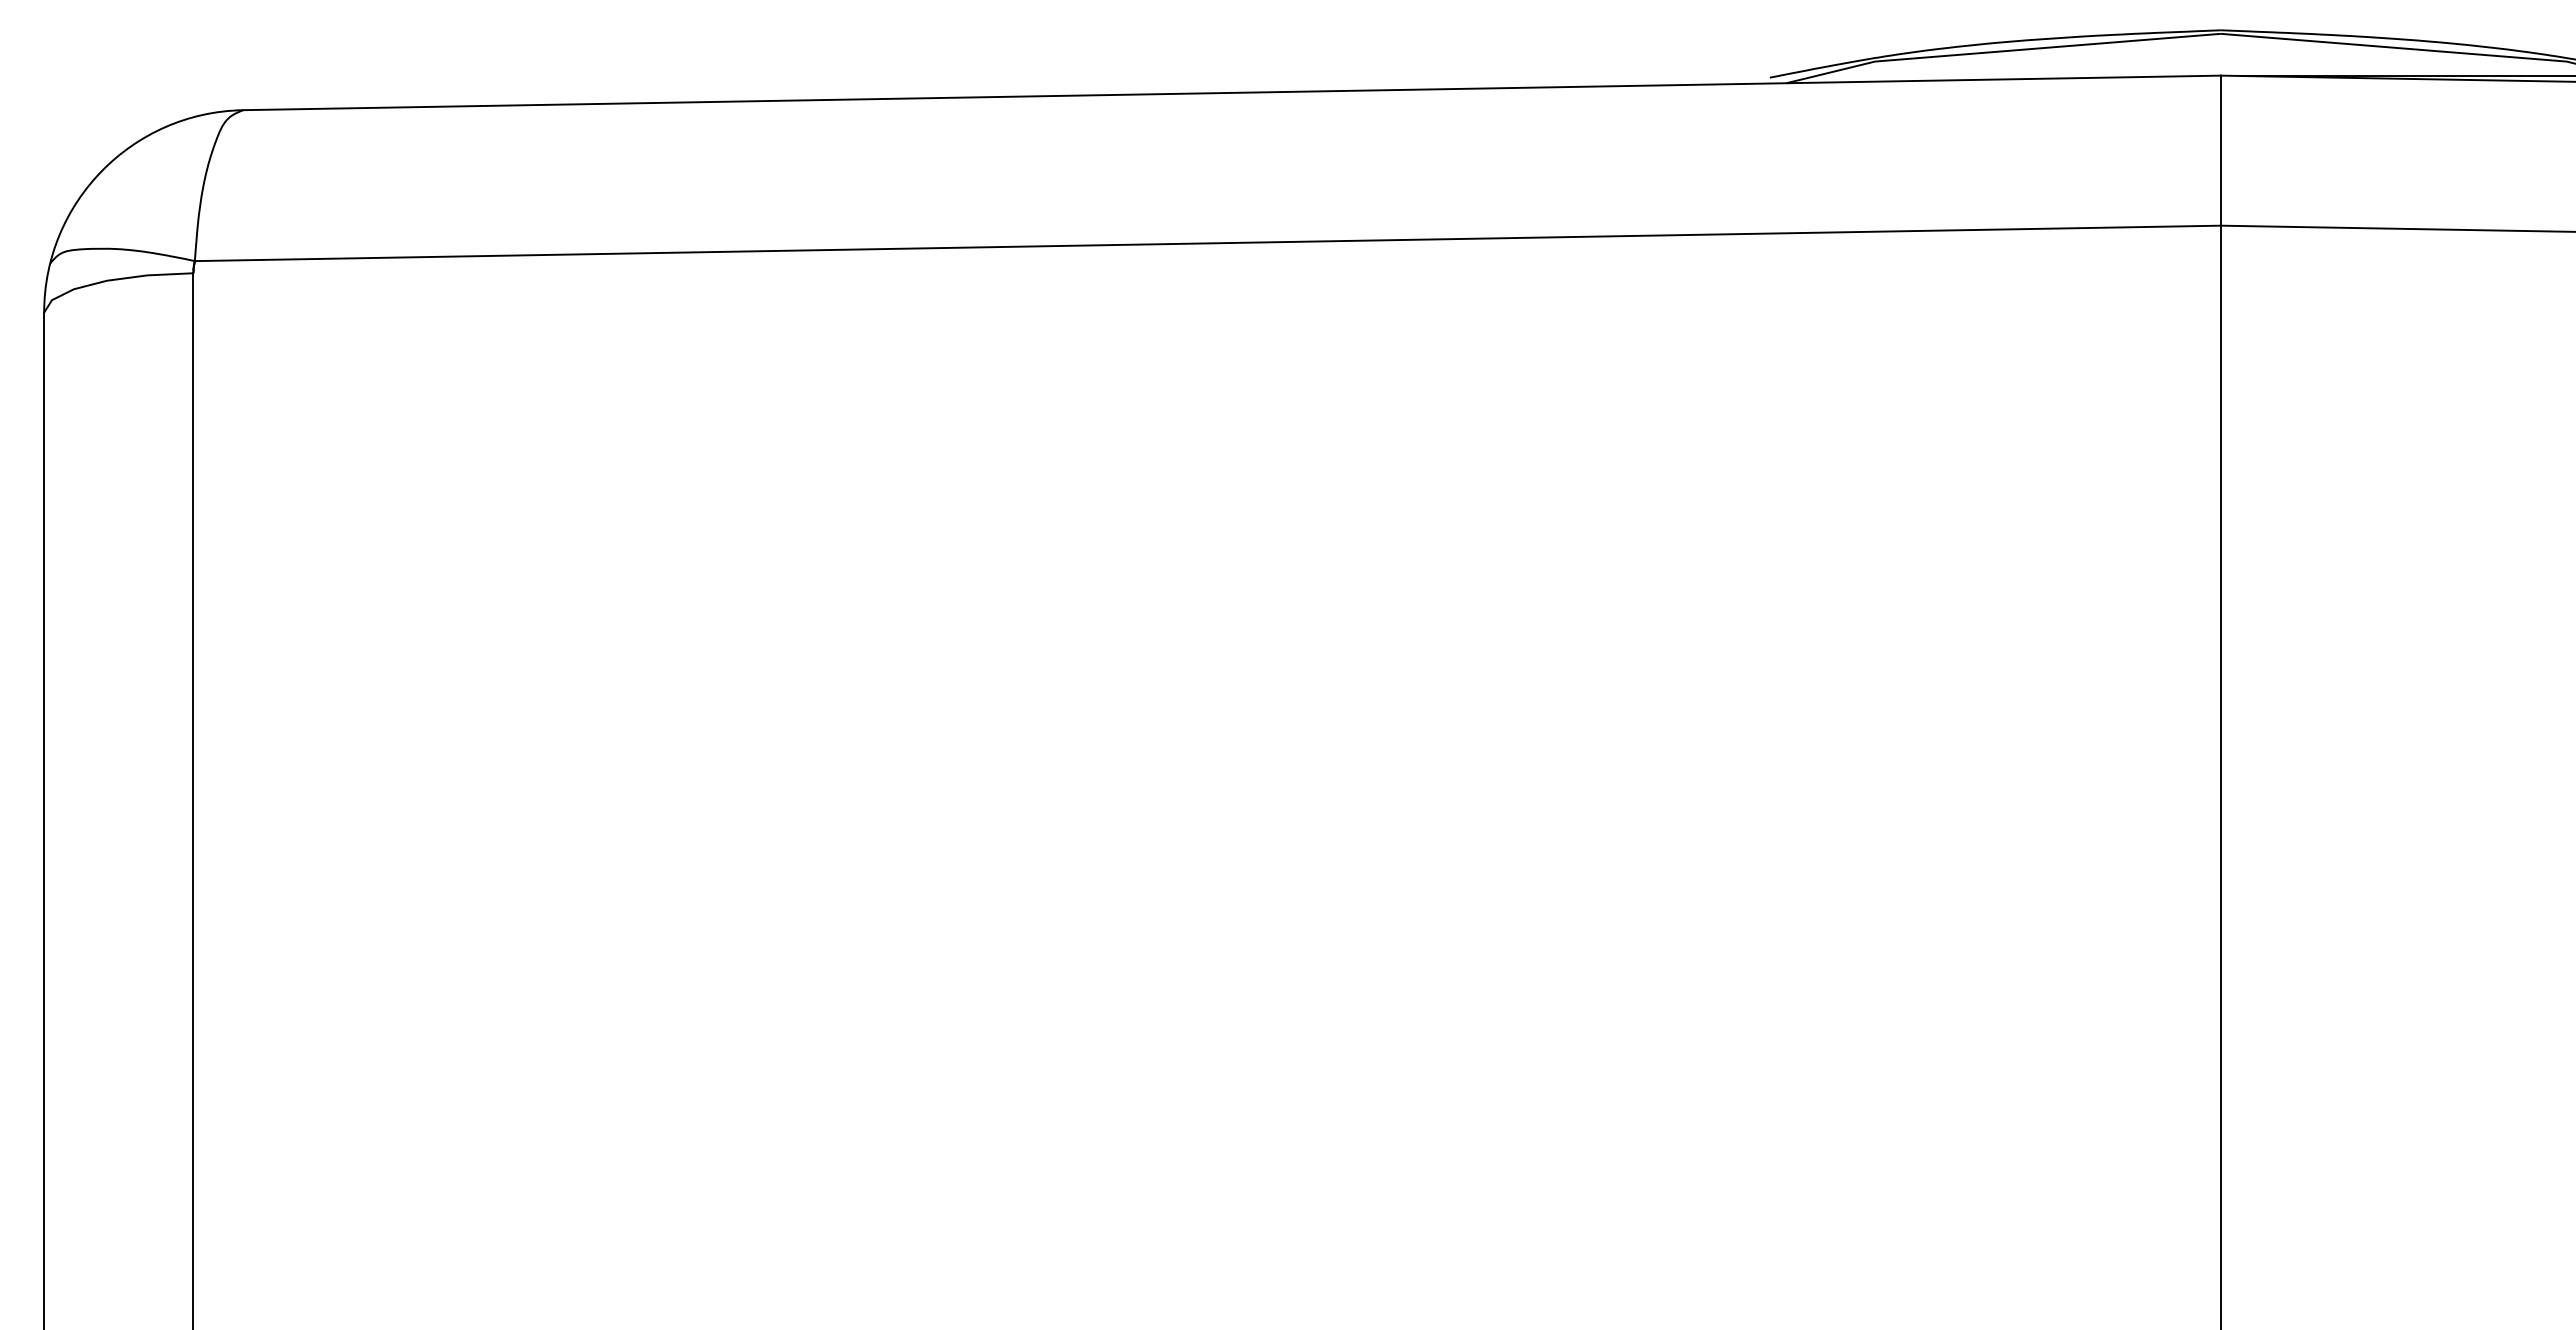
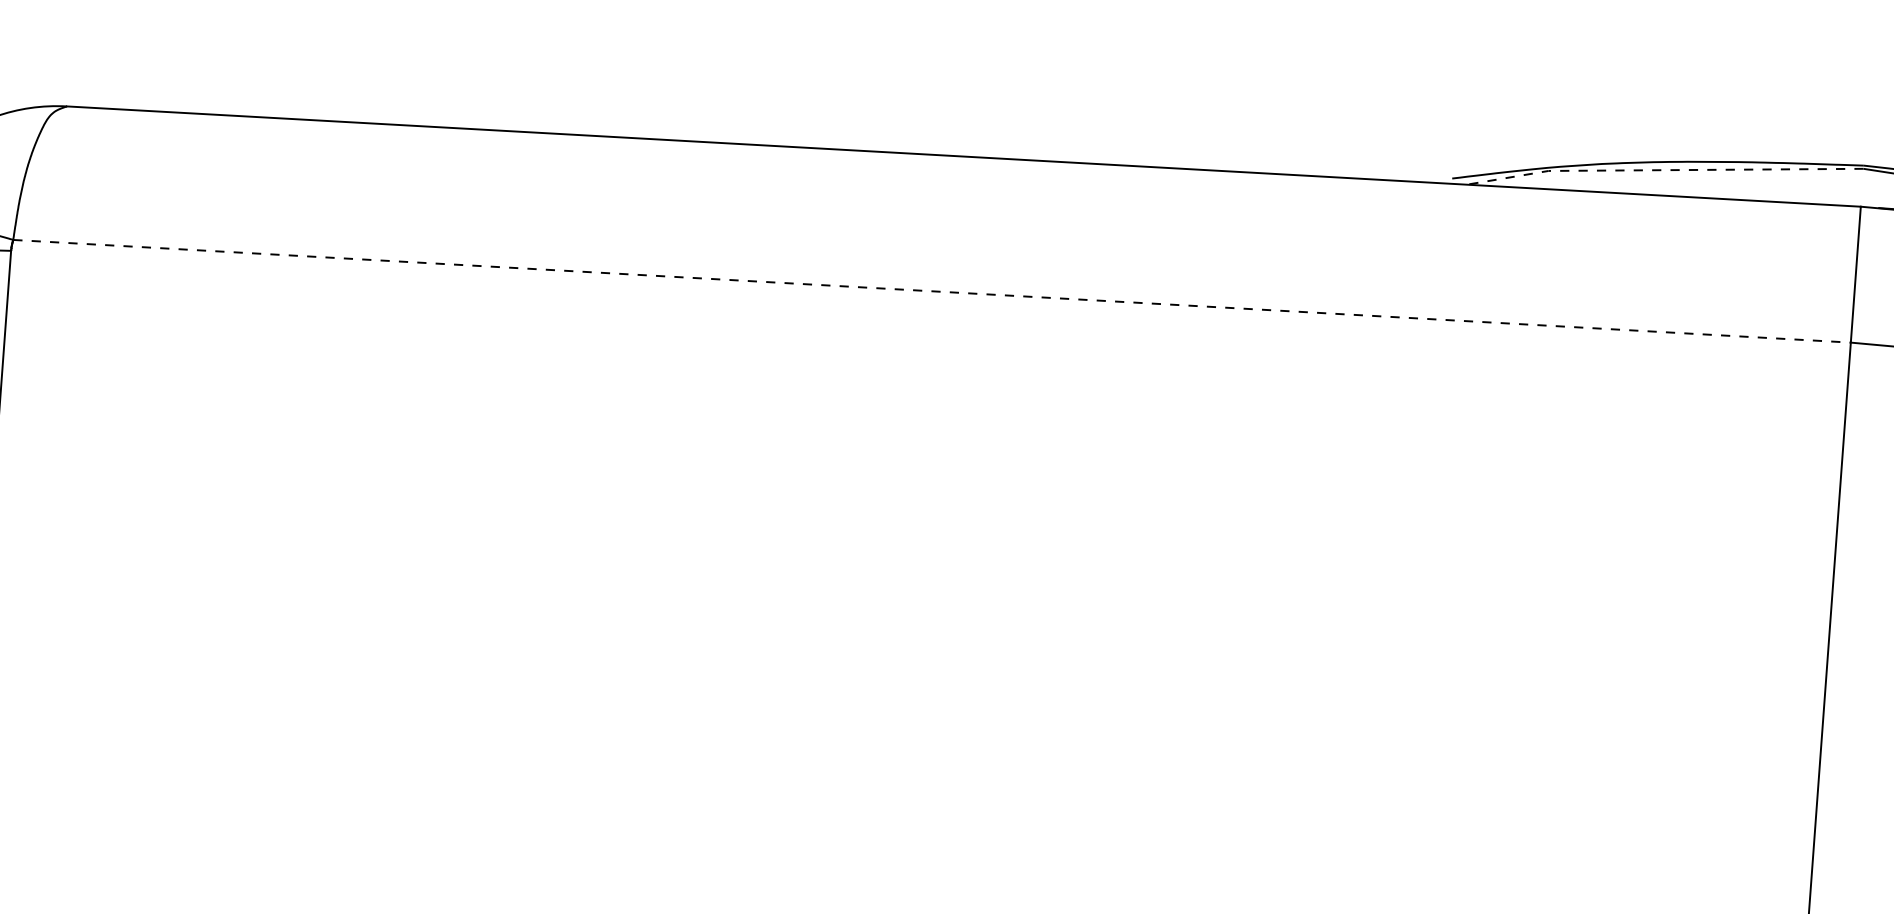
line: (2001, 51) -> (1663, 170), solid -> dashed
line: (1208, 243) -> (932, 291), solid -> dashed

